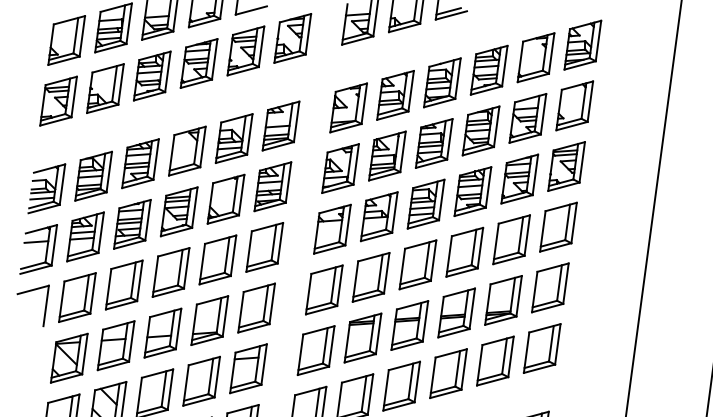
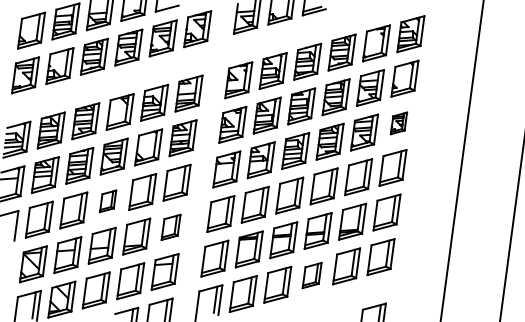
part: (565, 166) -> (398, 123), size x0.6
part: (170, 272) -> (107, 201), size x0.6
part: (255, 308) -> (170, 227), size x0.7
part: (447, 373) -> (311, 275), size x0.7

